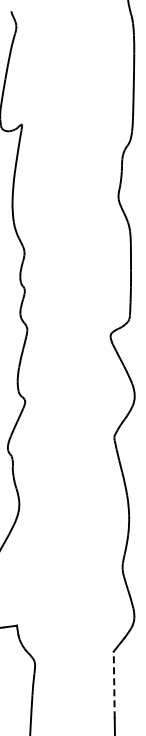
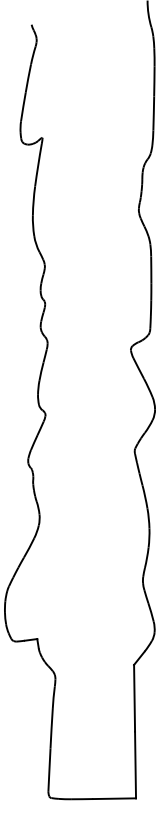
line: (114, 684) -> (134, 697), dashed -> solid

